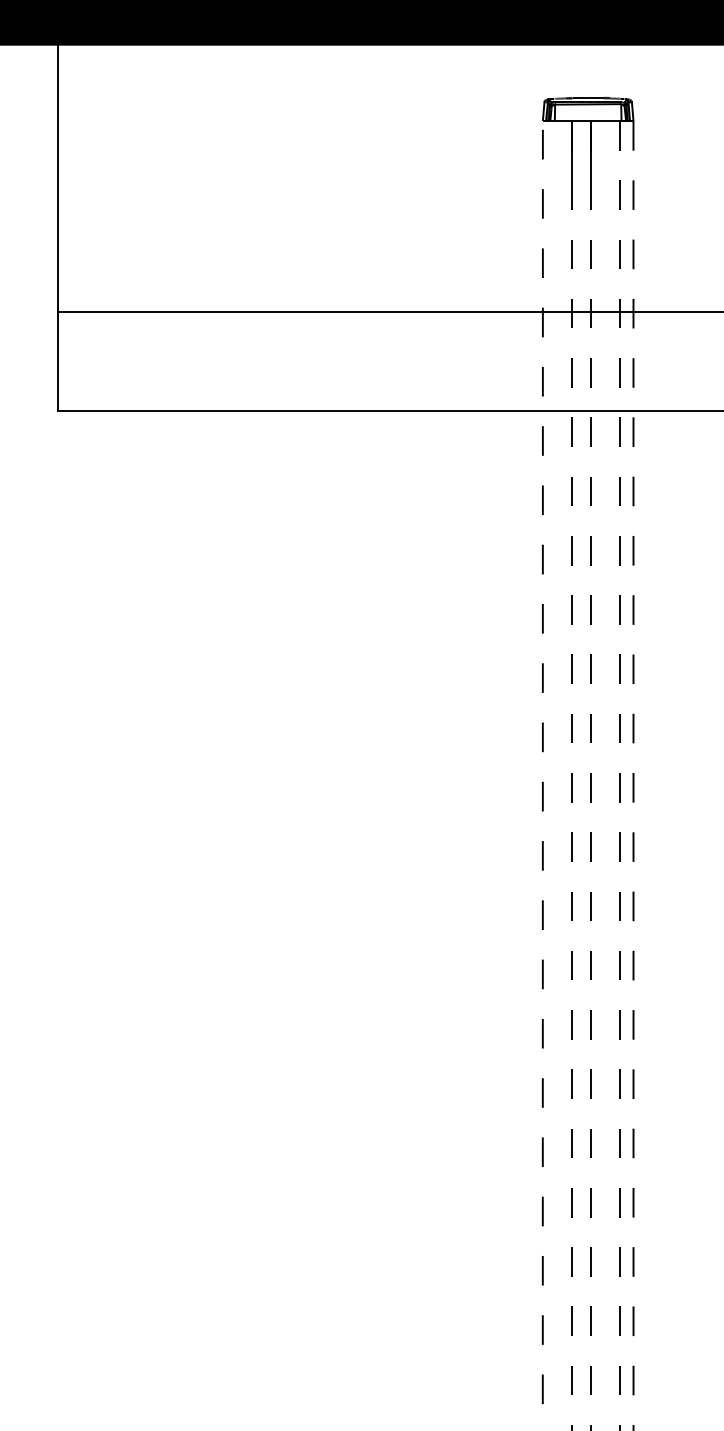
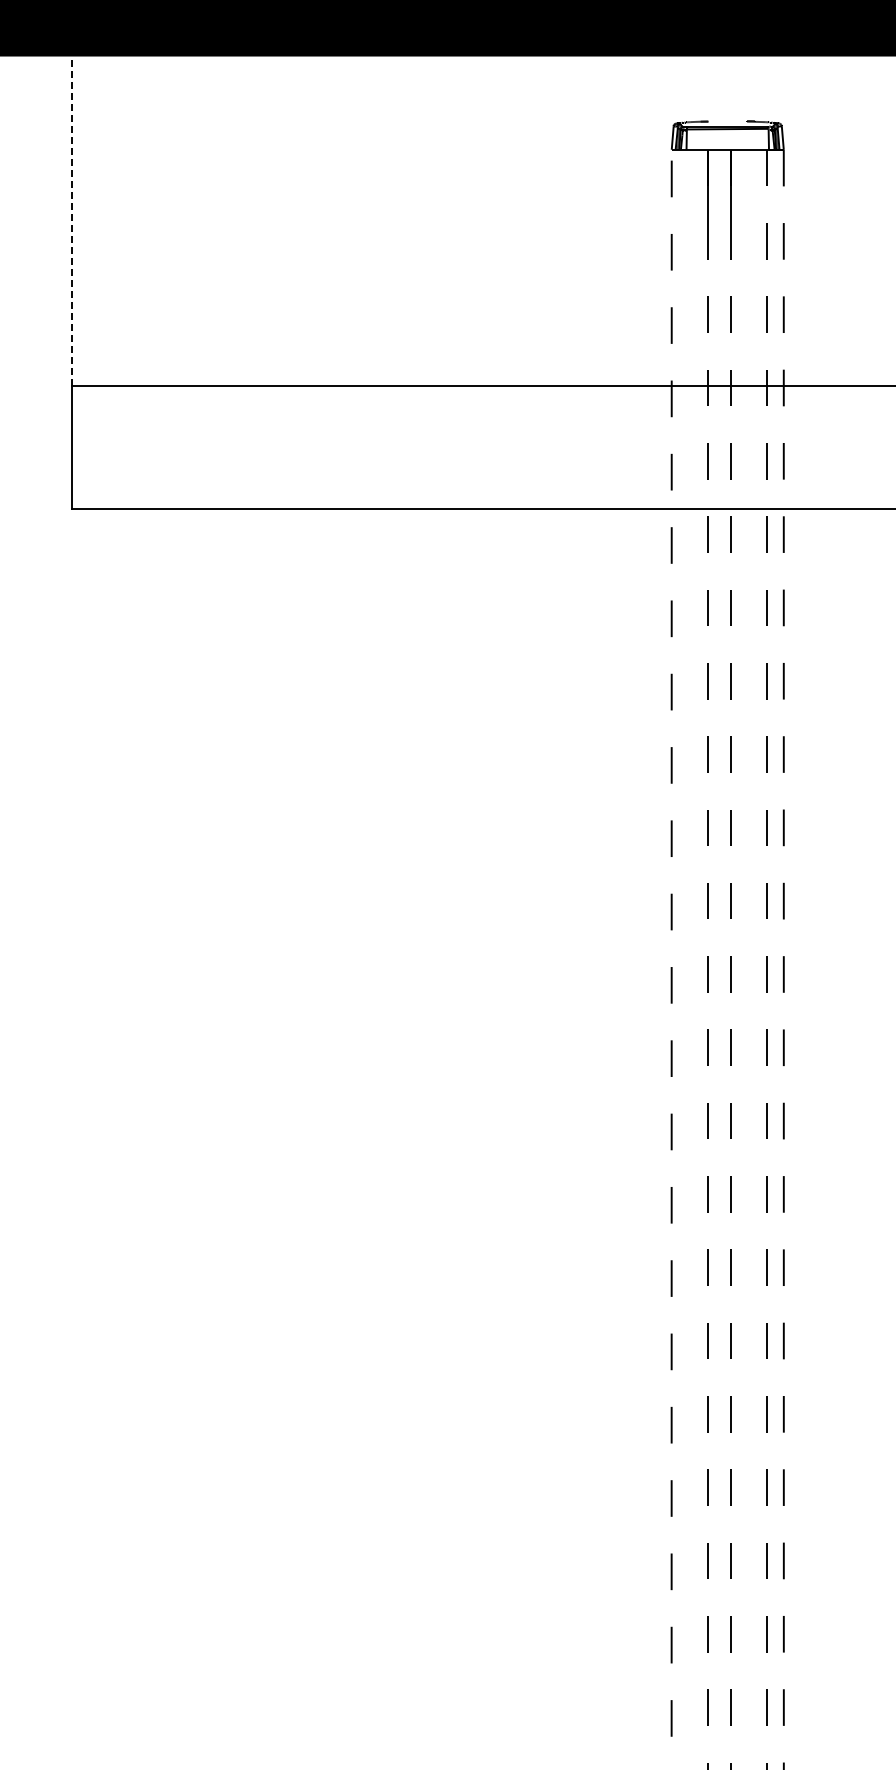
line: (587, 98) -> (727, 121), removed
line: (58, 179) -> (72, 221), solid -> dashed

